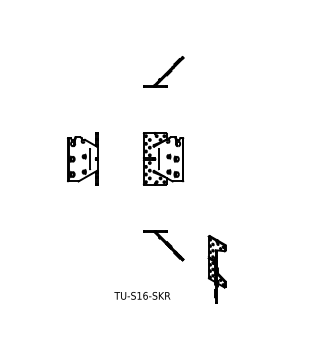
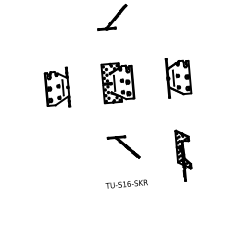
part: (243, 158) -> (178, 77), added
part: (216, 269) -> (183, 155), moved
text: (142, 295) -> (126, 183), moved

